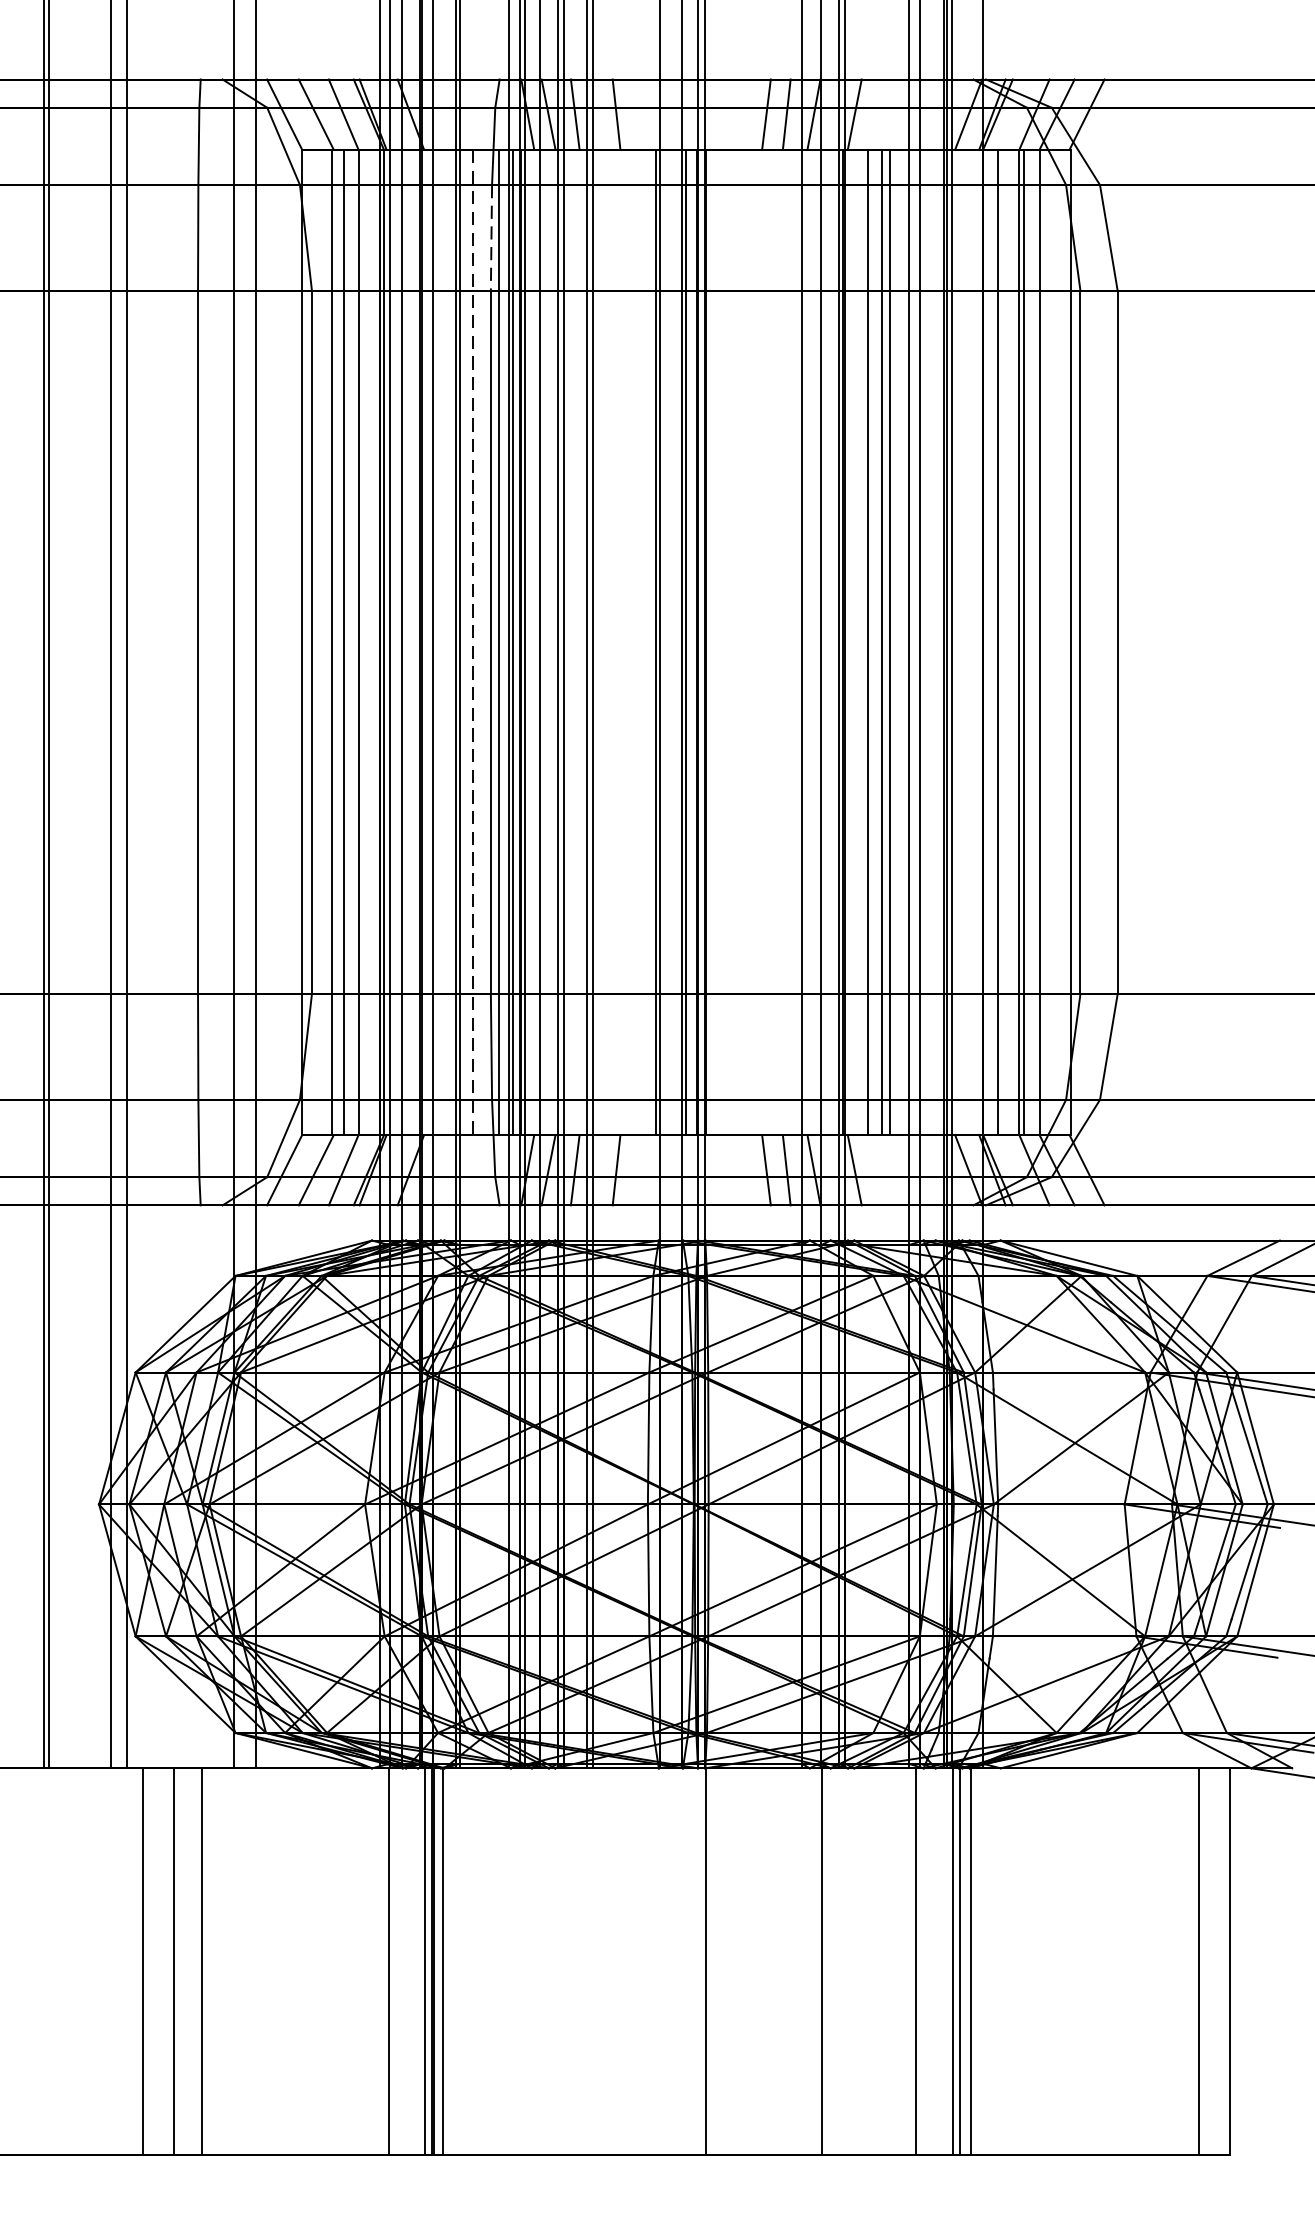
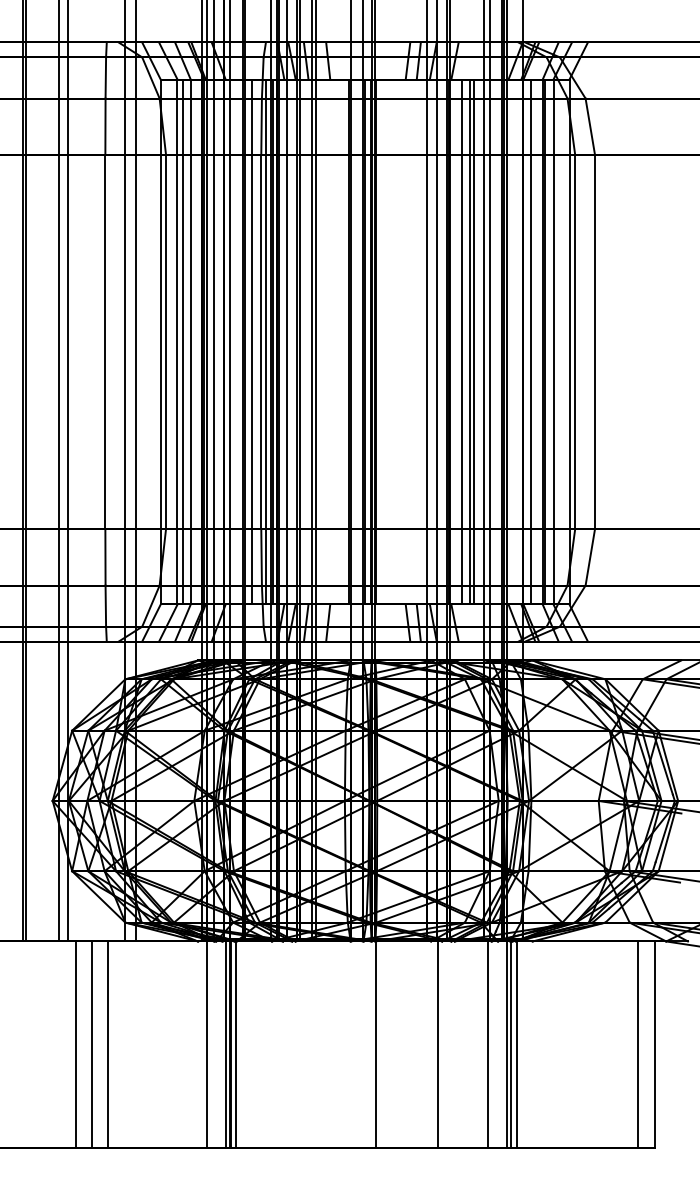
line: (491, 239) -> (261, 127), dashed -> solid
line: (474, 643) -> (252, 342), dashed -> solid

